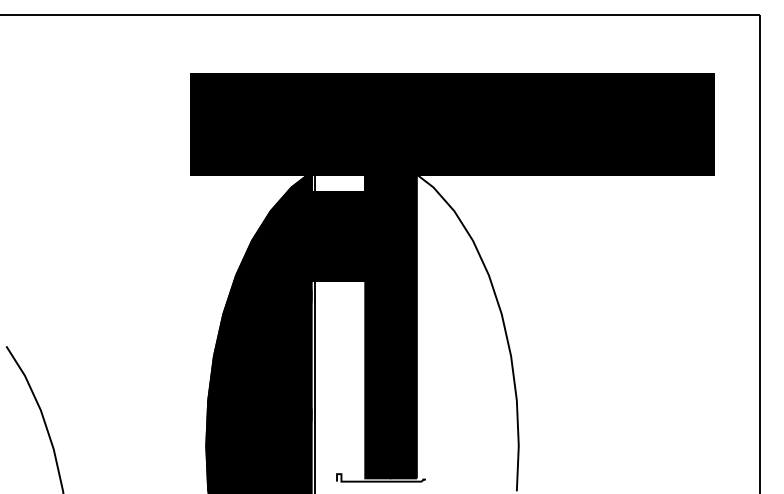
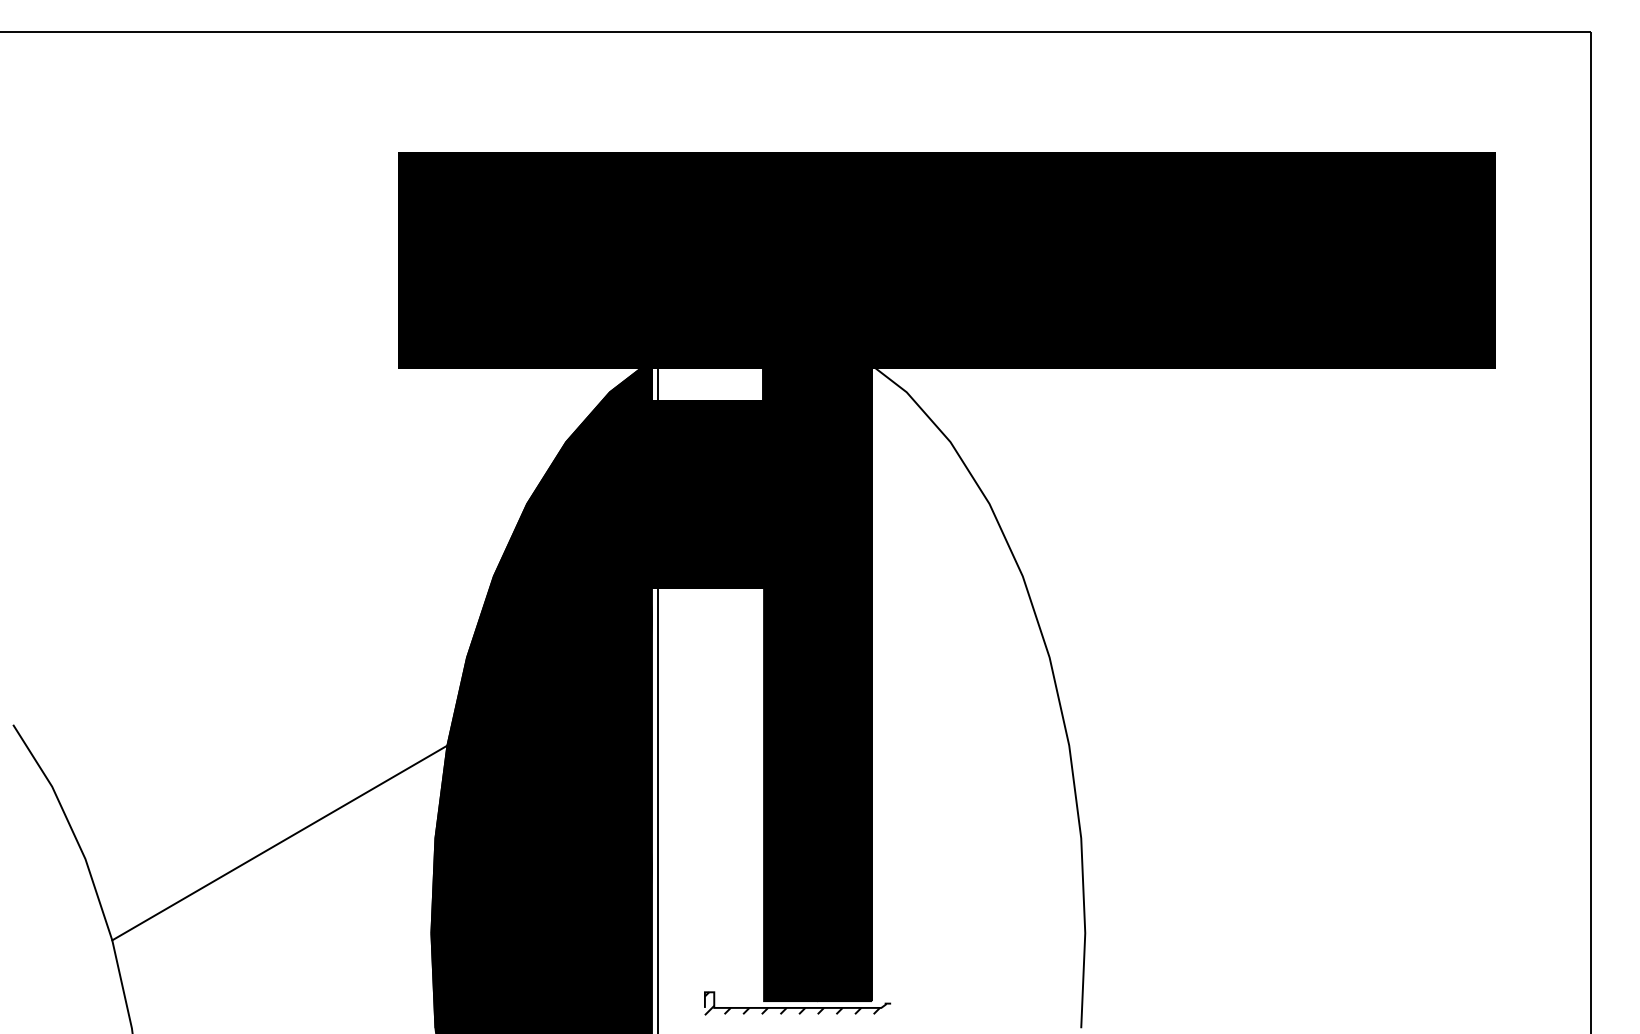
line: (133, 402) -> (279, 842), added
hatch: (378, 479) -> (791, 1003), added

